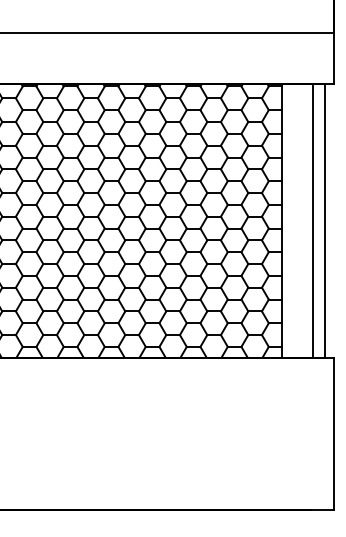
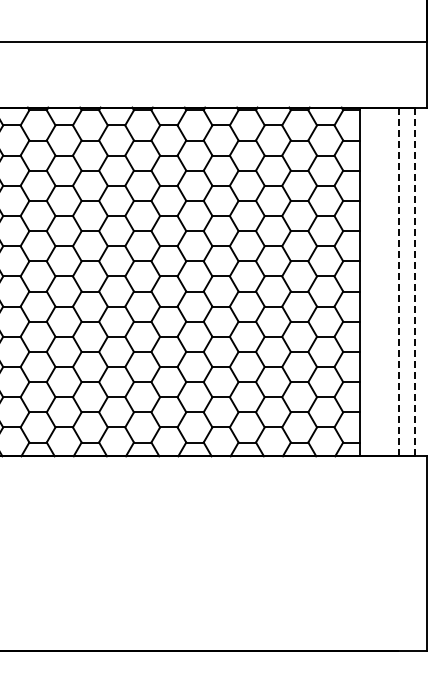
line: (324, 220) -> (414, 281), solid -> dashed
line: (312, 221) -> (399, 282), solid -> dashed

